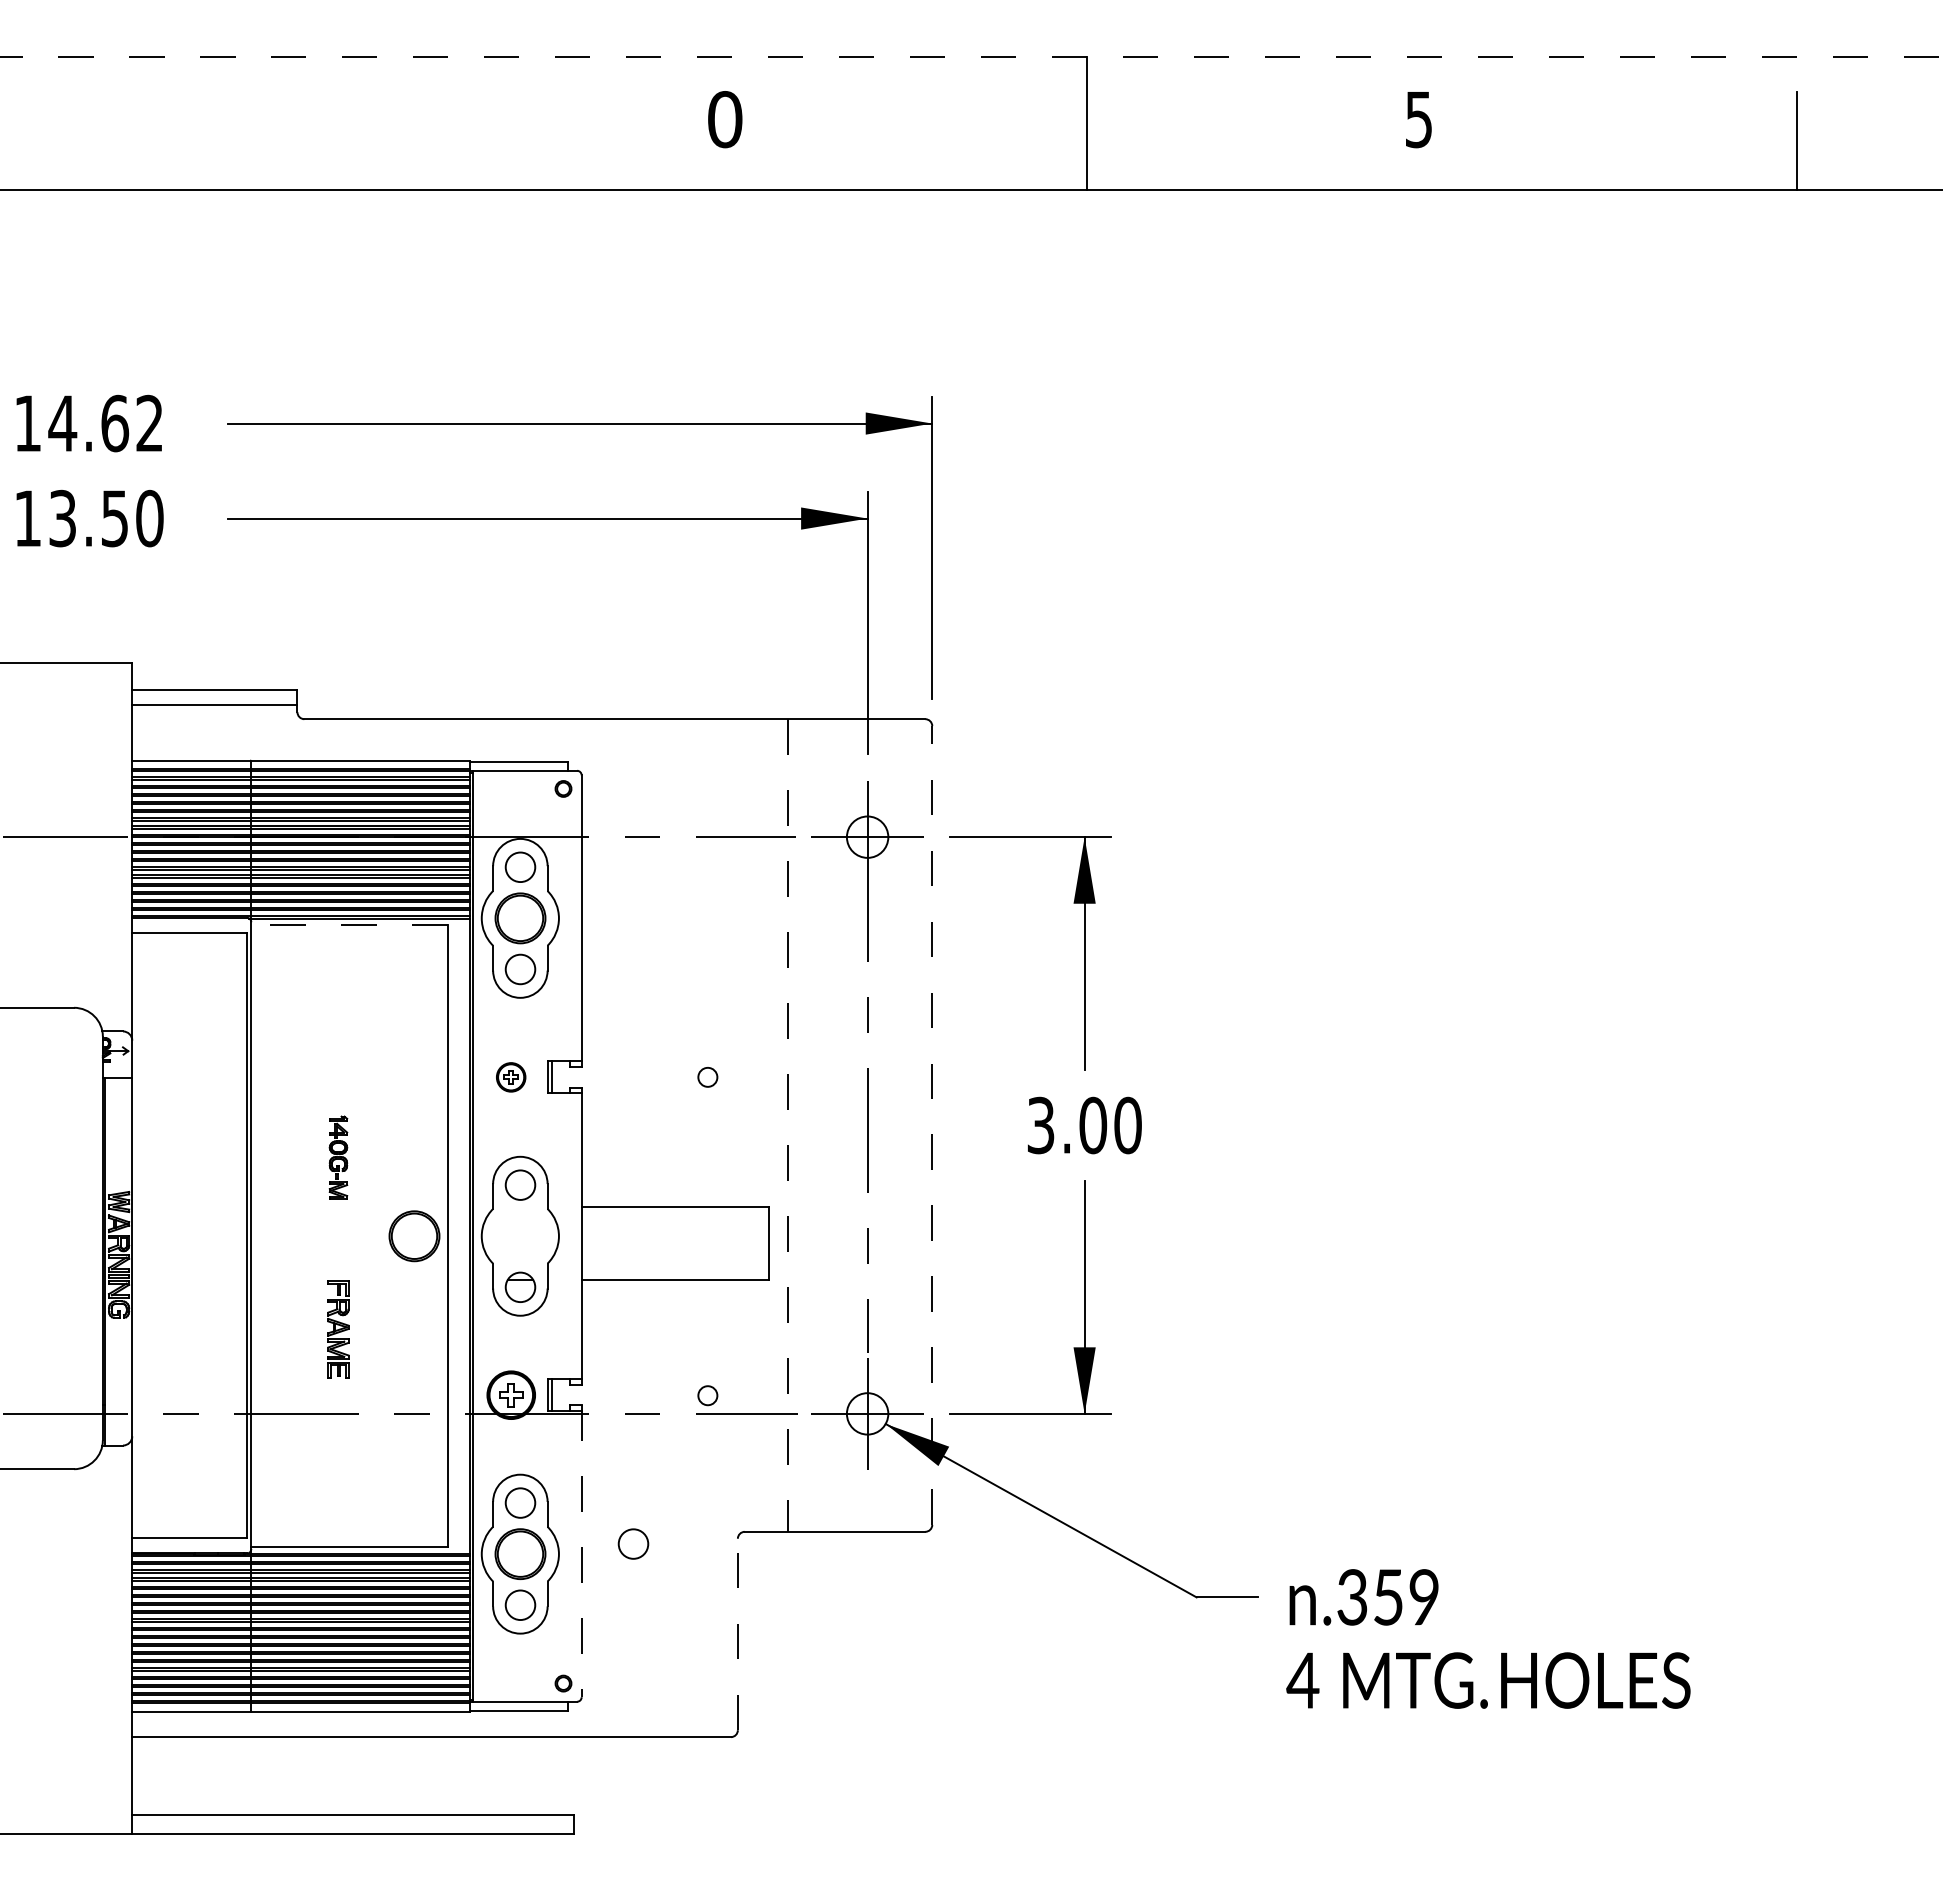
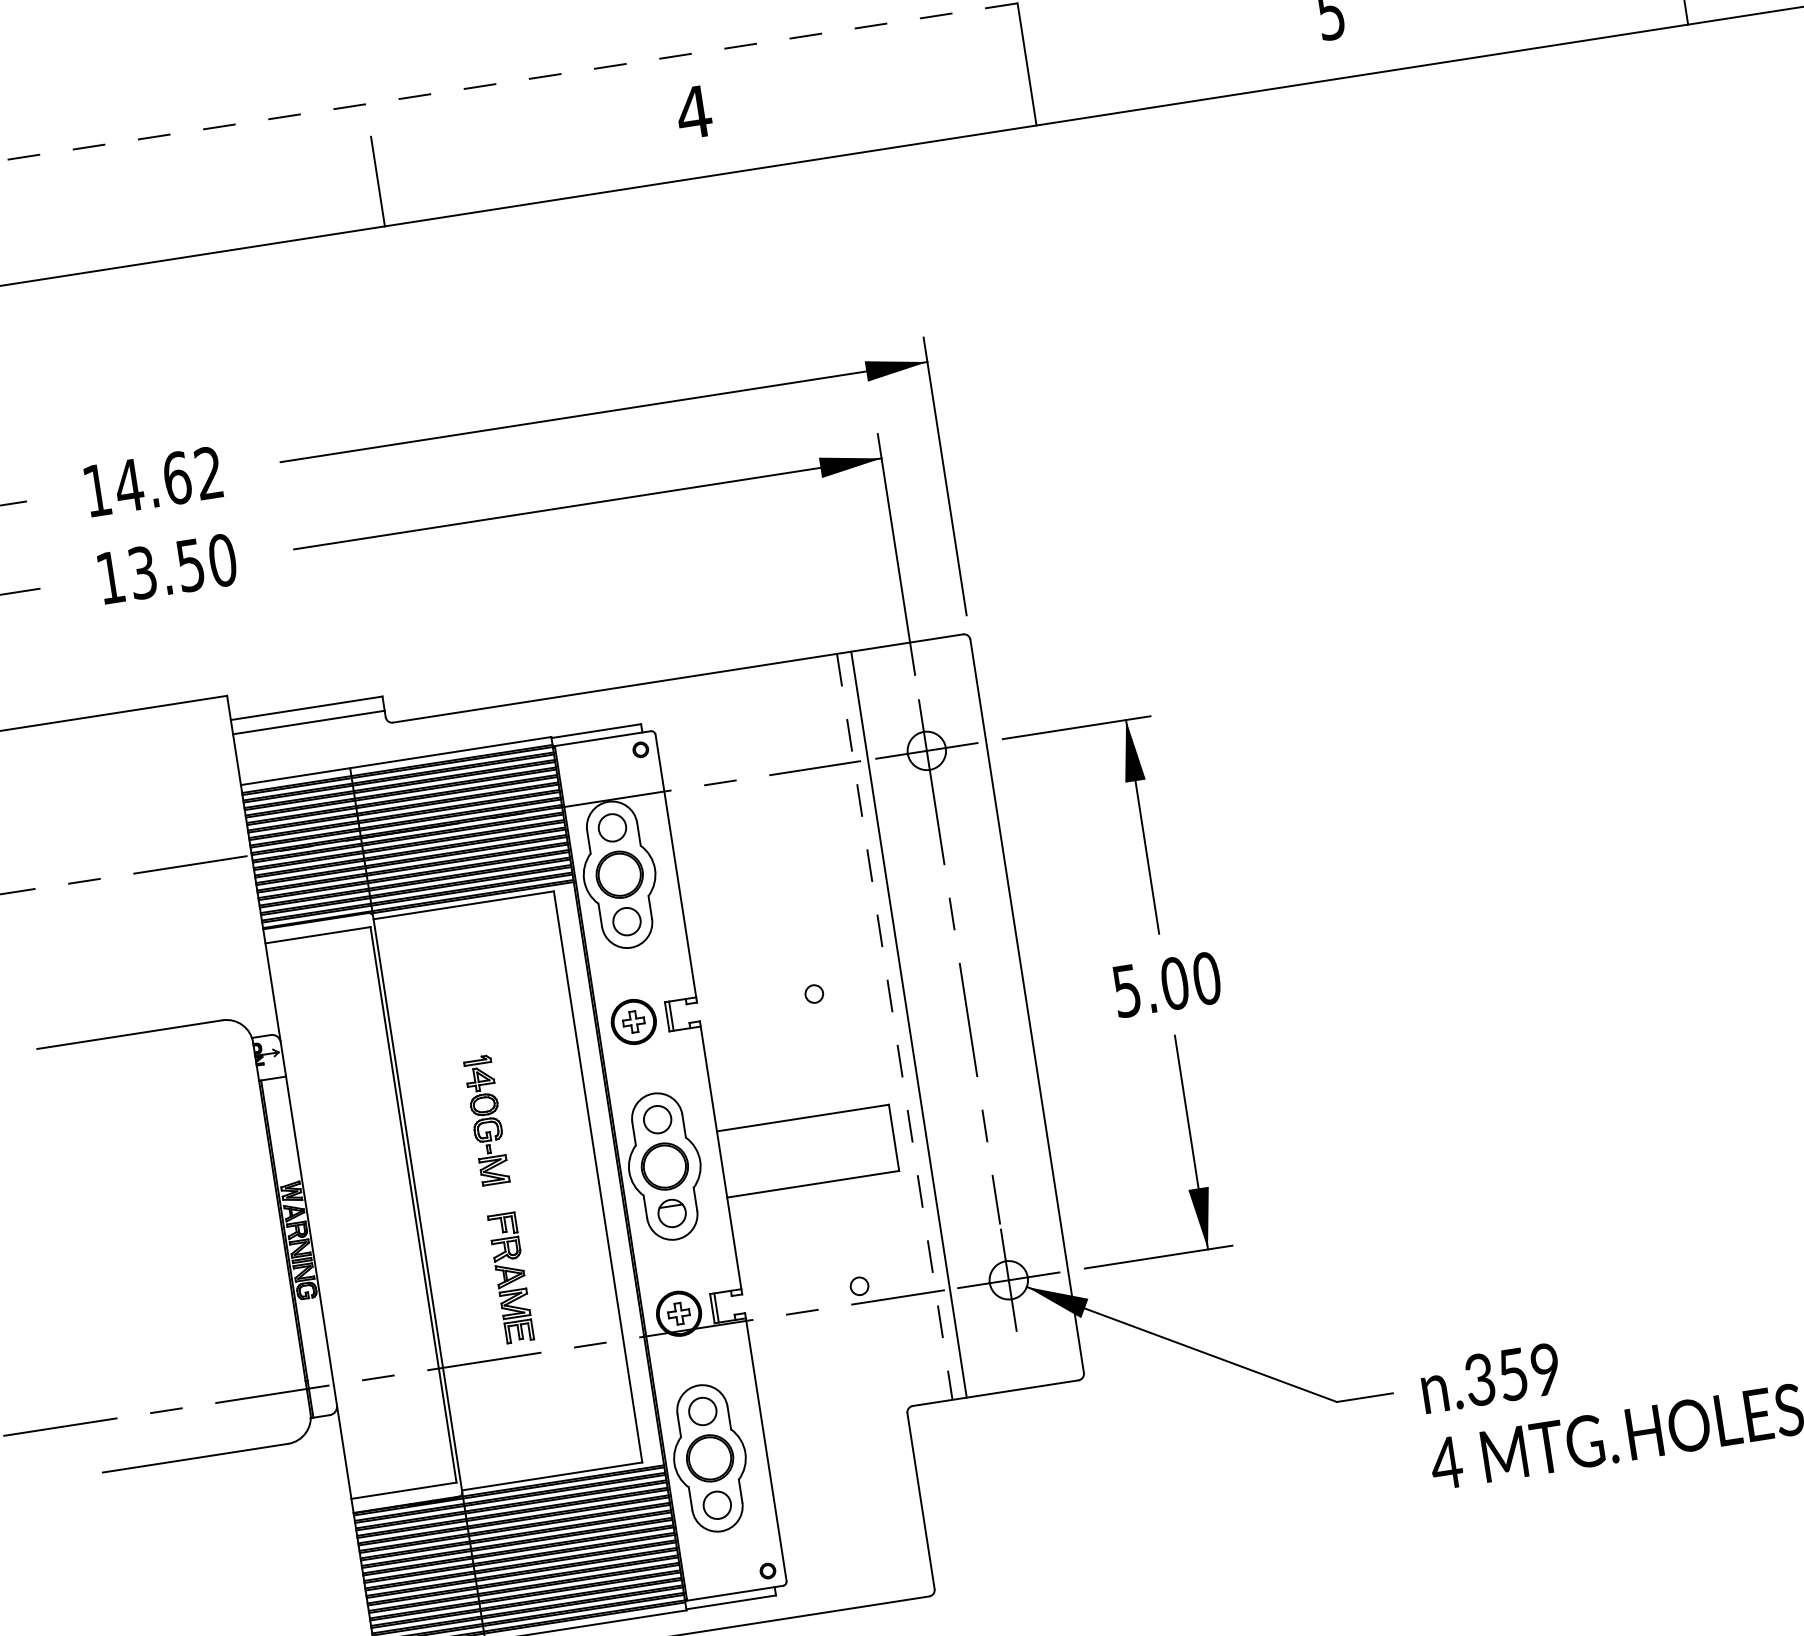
text: (725, 119) -> (694, 112), 0 -> 4
line: (377, 140) -> (377, 181), added
line: (349, 925) -> (463, 905), dashed -> solid
part: (510, 1077) -> (633, 1022), size x1.67
text: (1041, 1124) -> (1127, 989), 3.00 -> 5.00
line: (803, 1125) -> (908, 1024), added
line: (932, 1125) -> (1027, 1006), dashed -> solid
part: (338, 1157) -> (486, 1120), size x1.67
part: (414, 1236) -> (664, 1166), moved
part: (338, 1329) -> (511, 1278), size x1.43
circle: (633, 1543) -> (812, 1432), removed
line: (581, 1551) -> (765, 1447), dashed -> solid
line: (737, 1634) -> (920, 1501), dashed -> solid

